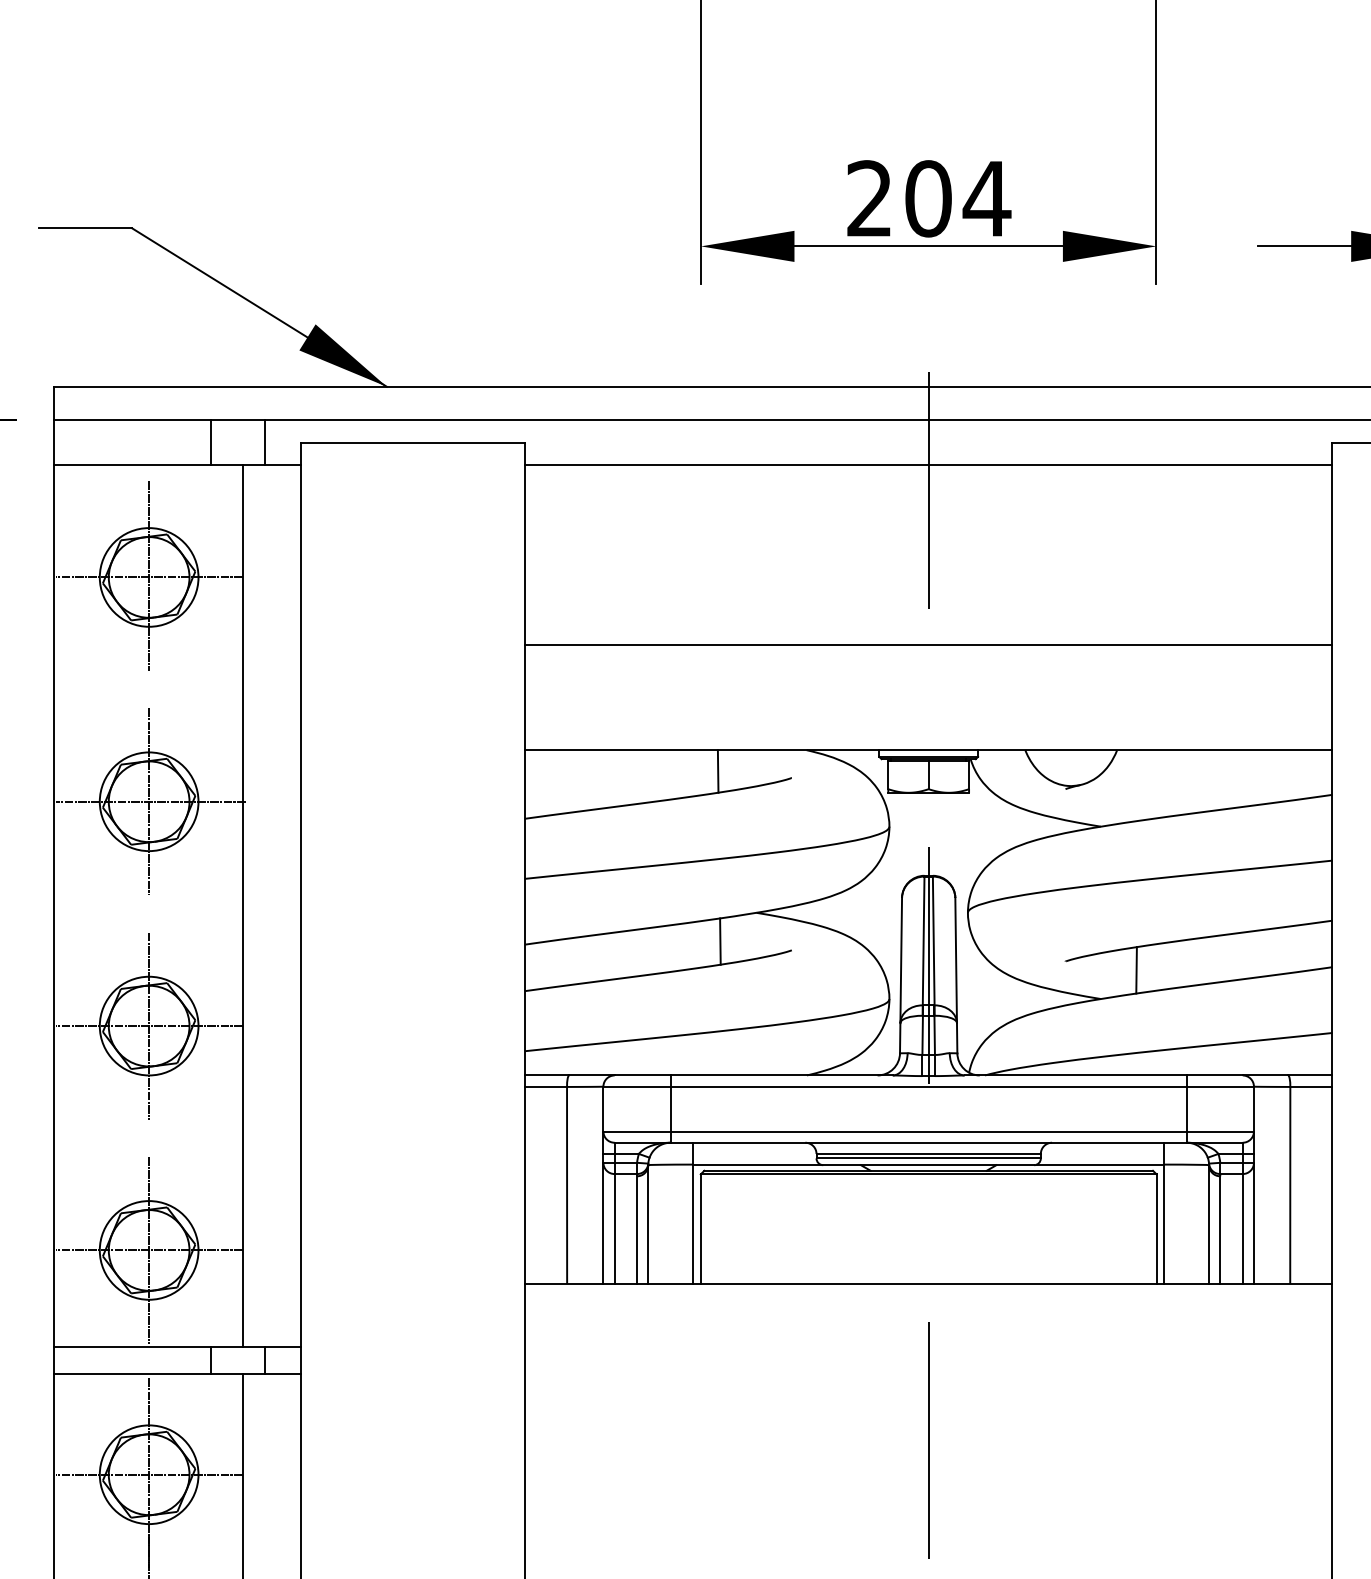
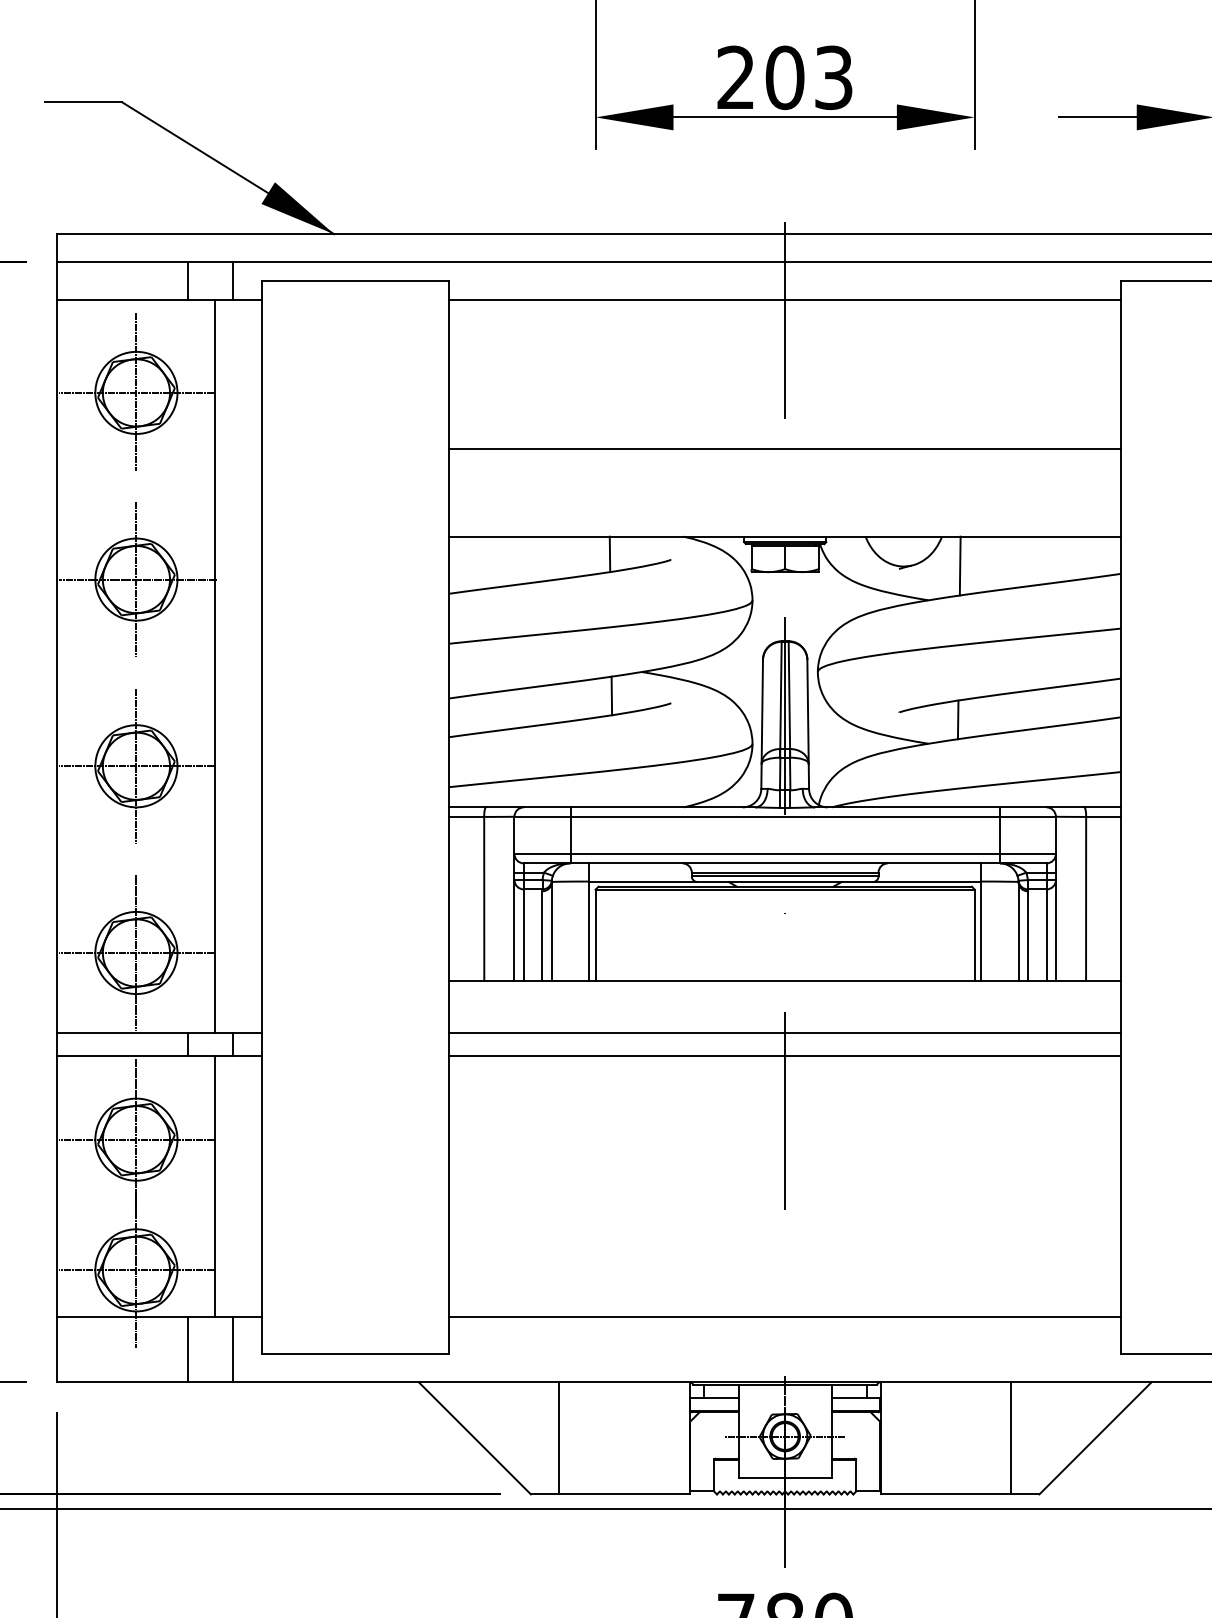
text: (986, 198) -> (833, 77), 204 -> 203
line: (1138, 784) -> (959, 565), added
line: (929, 1347) -> (785, 1033), added
line: (929, 1373) -> (785, 1055), added

